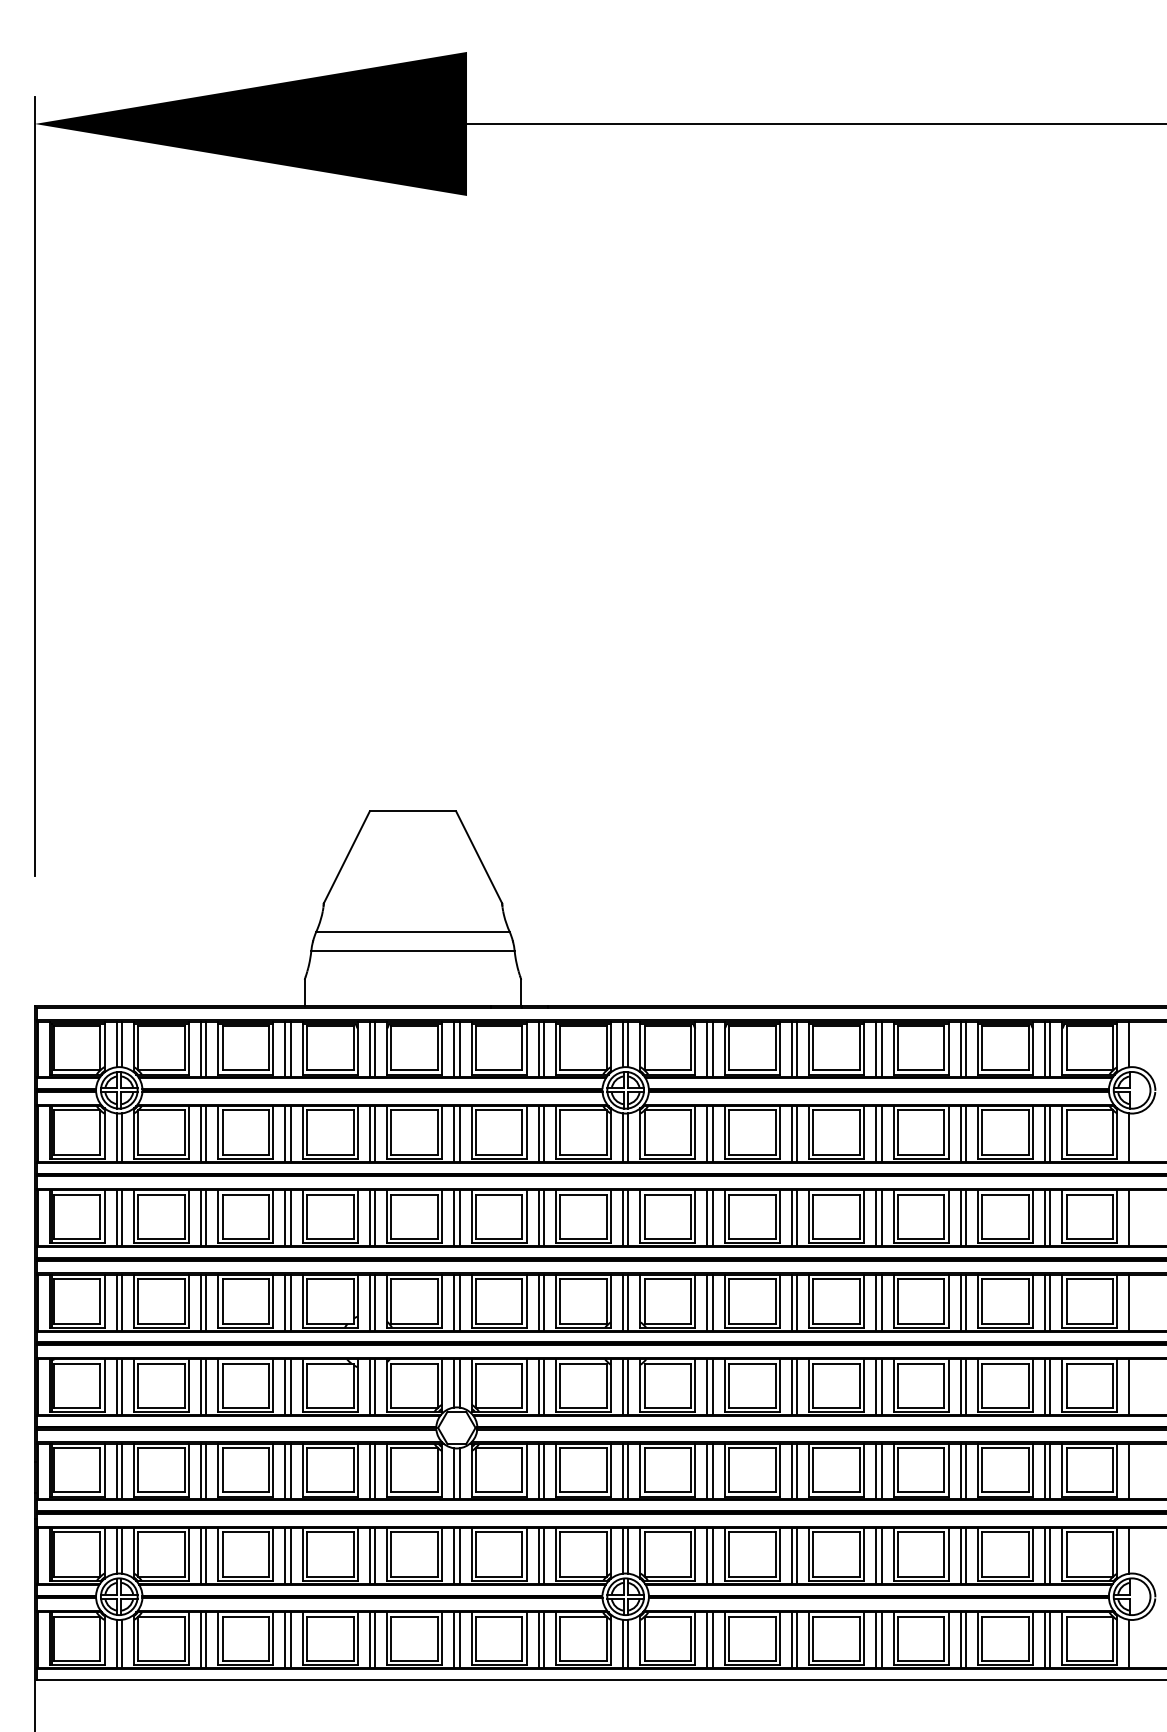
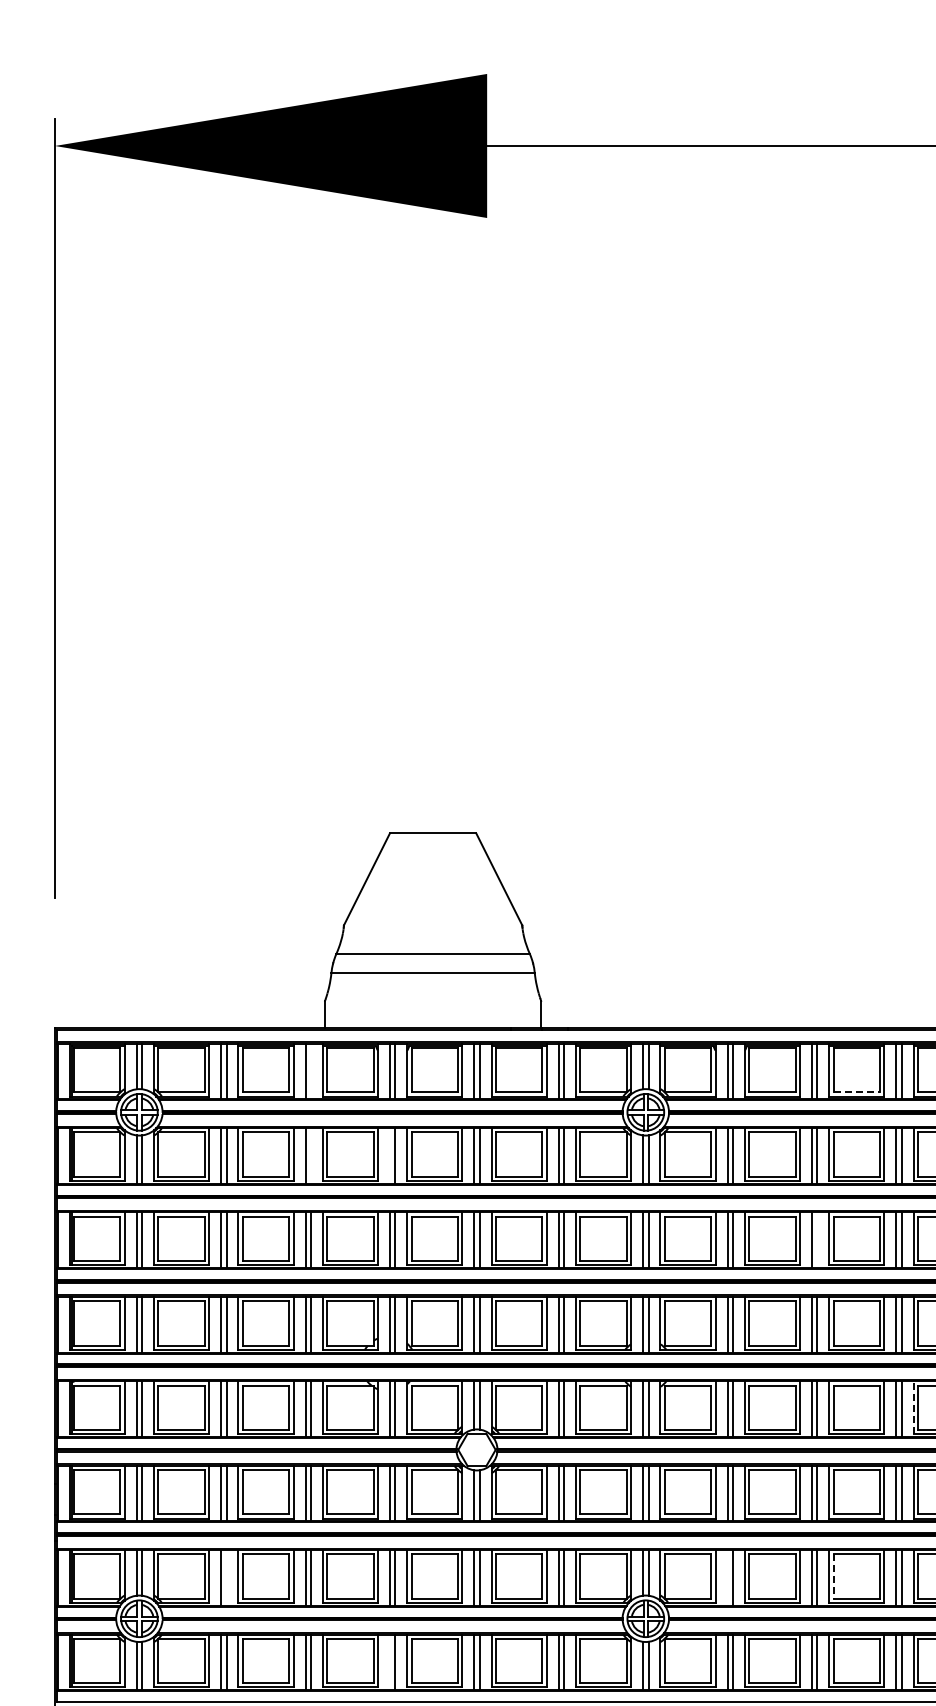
line: (290, 1049) -> (310, 1071), removed
line: (837, 1070) -> (857, 1092), solid -> dashed
line: (290, 1133) -> (310, 1155), removed
line: (369, 1133) -> (389, 1155), removed
line: (797, 1218) -> (817, 1240), removed
line: (893, 1385) -> (913, 1407), solid -> dashed
line: (206, 1555) -> (226, 1577), removed
line: (707, 1555) -> (727, 1577), removed
line: (813, 1555) -> (833, 1577), solid -> dashed
line: (369, 1640) -> (389, 1662), removed

